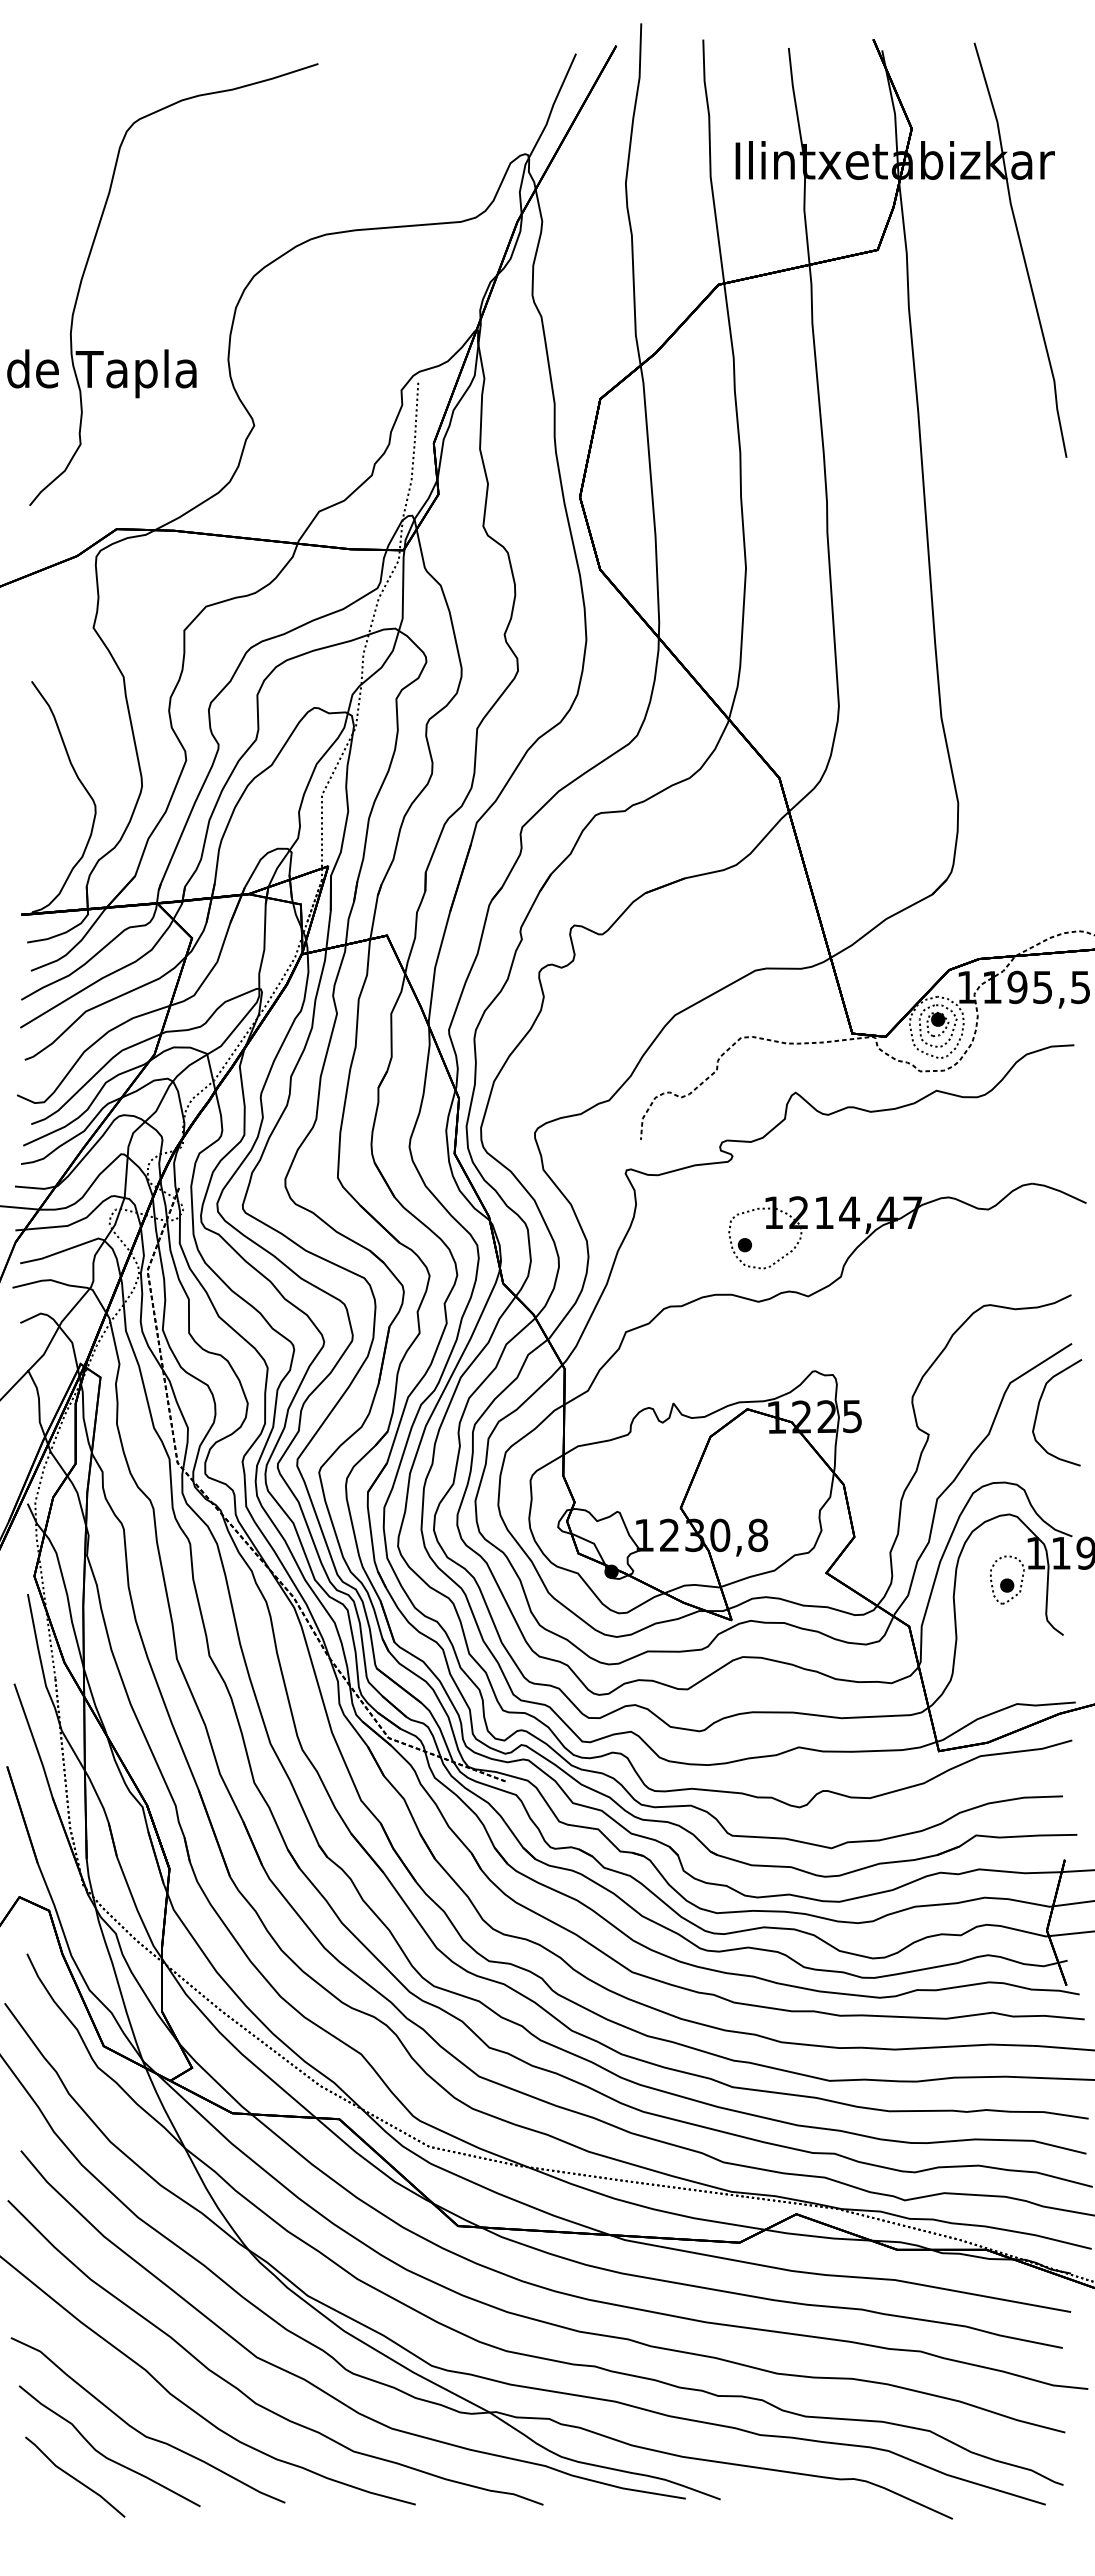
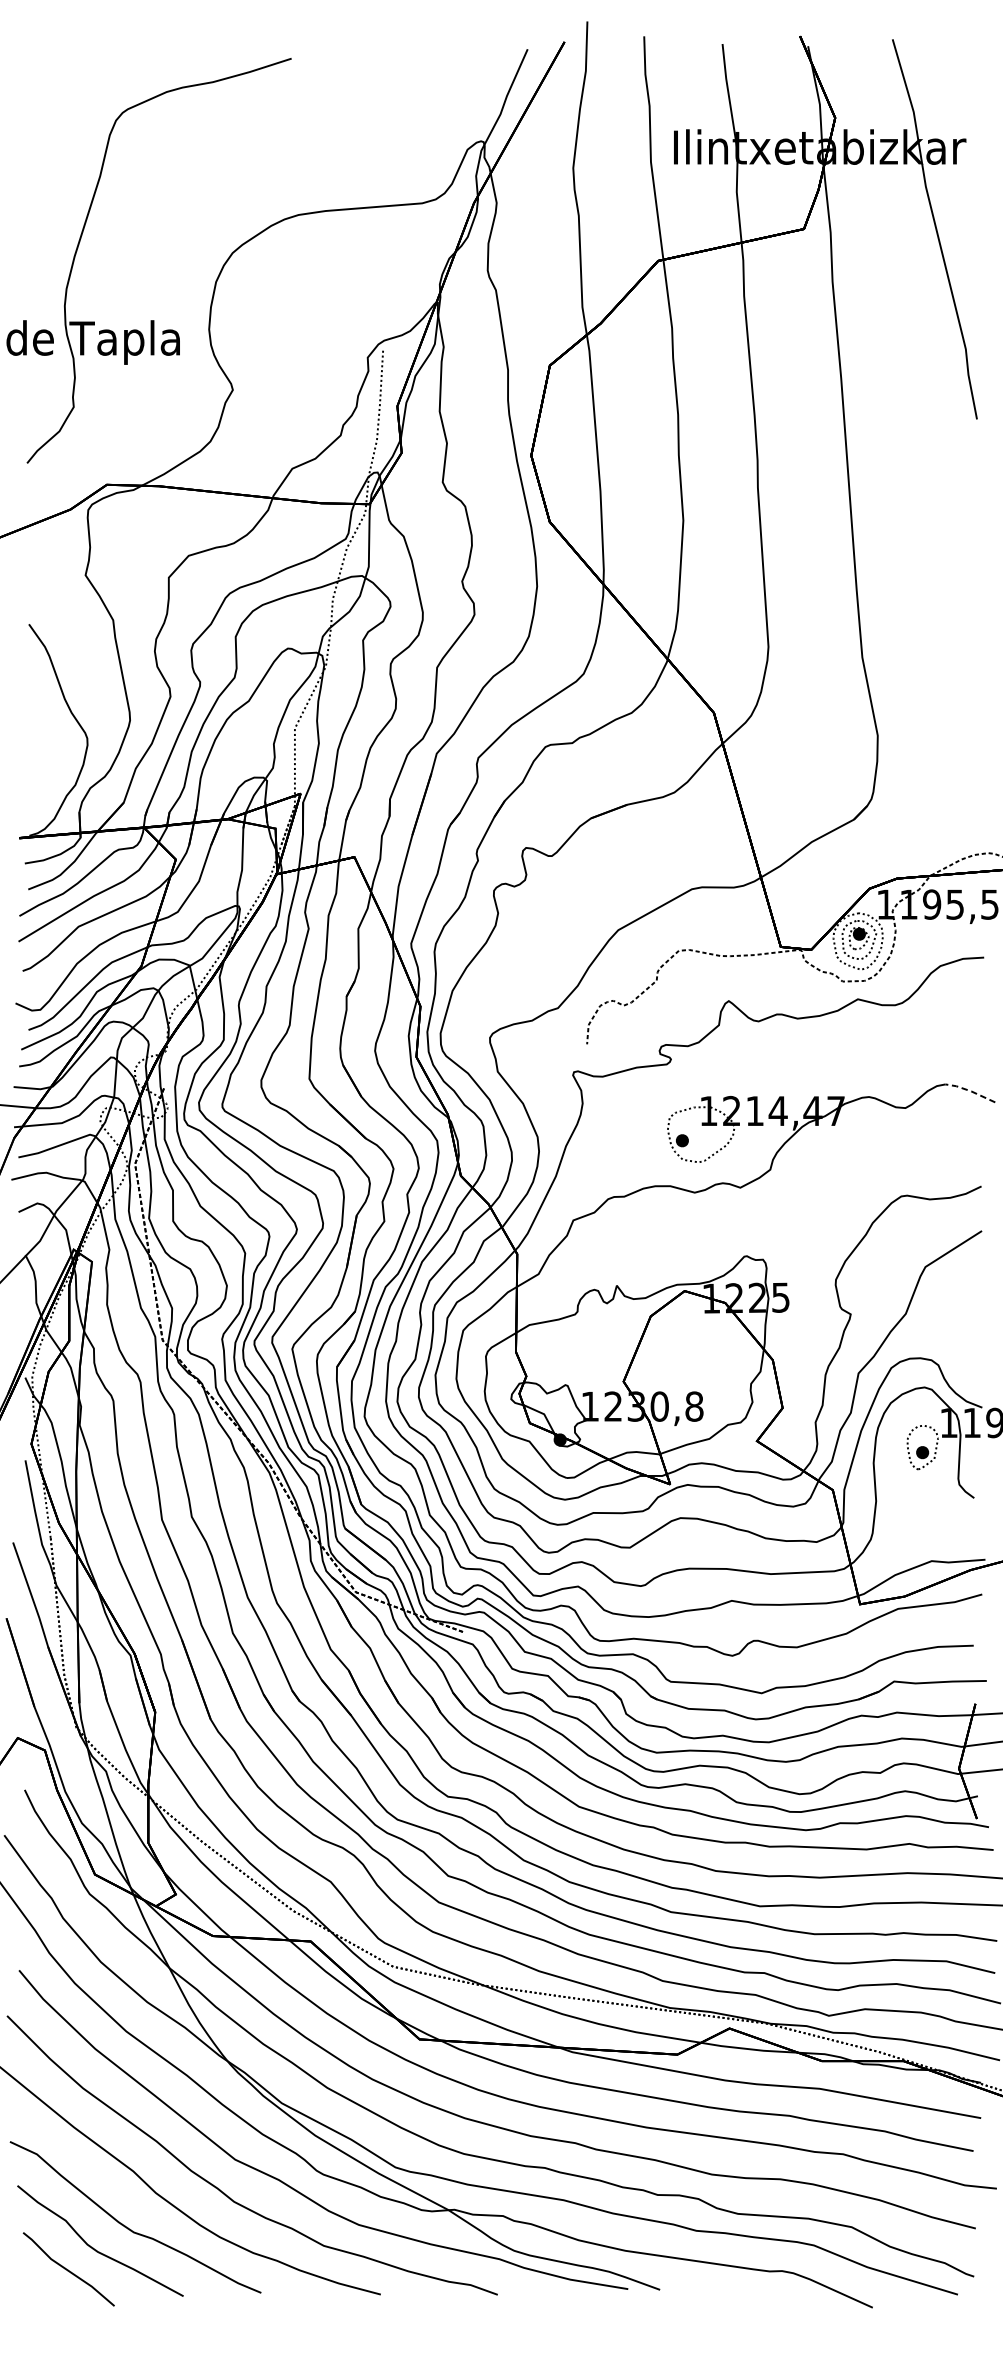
line: (1059, 1190) -> (970, 1090), solid -> dashed
curve: (1039, 1406) -> (952, 1288), removed

